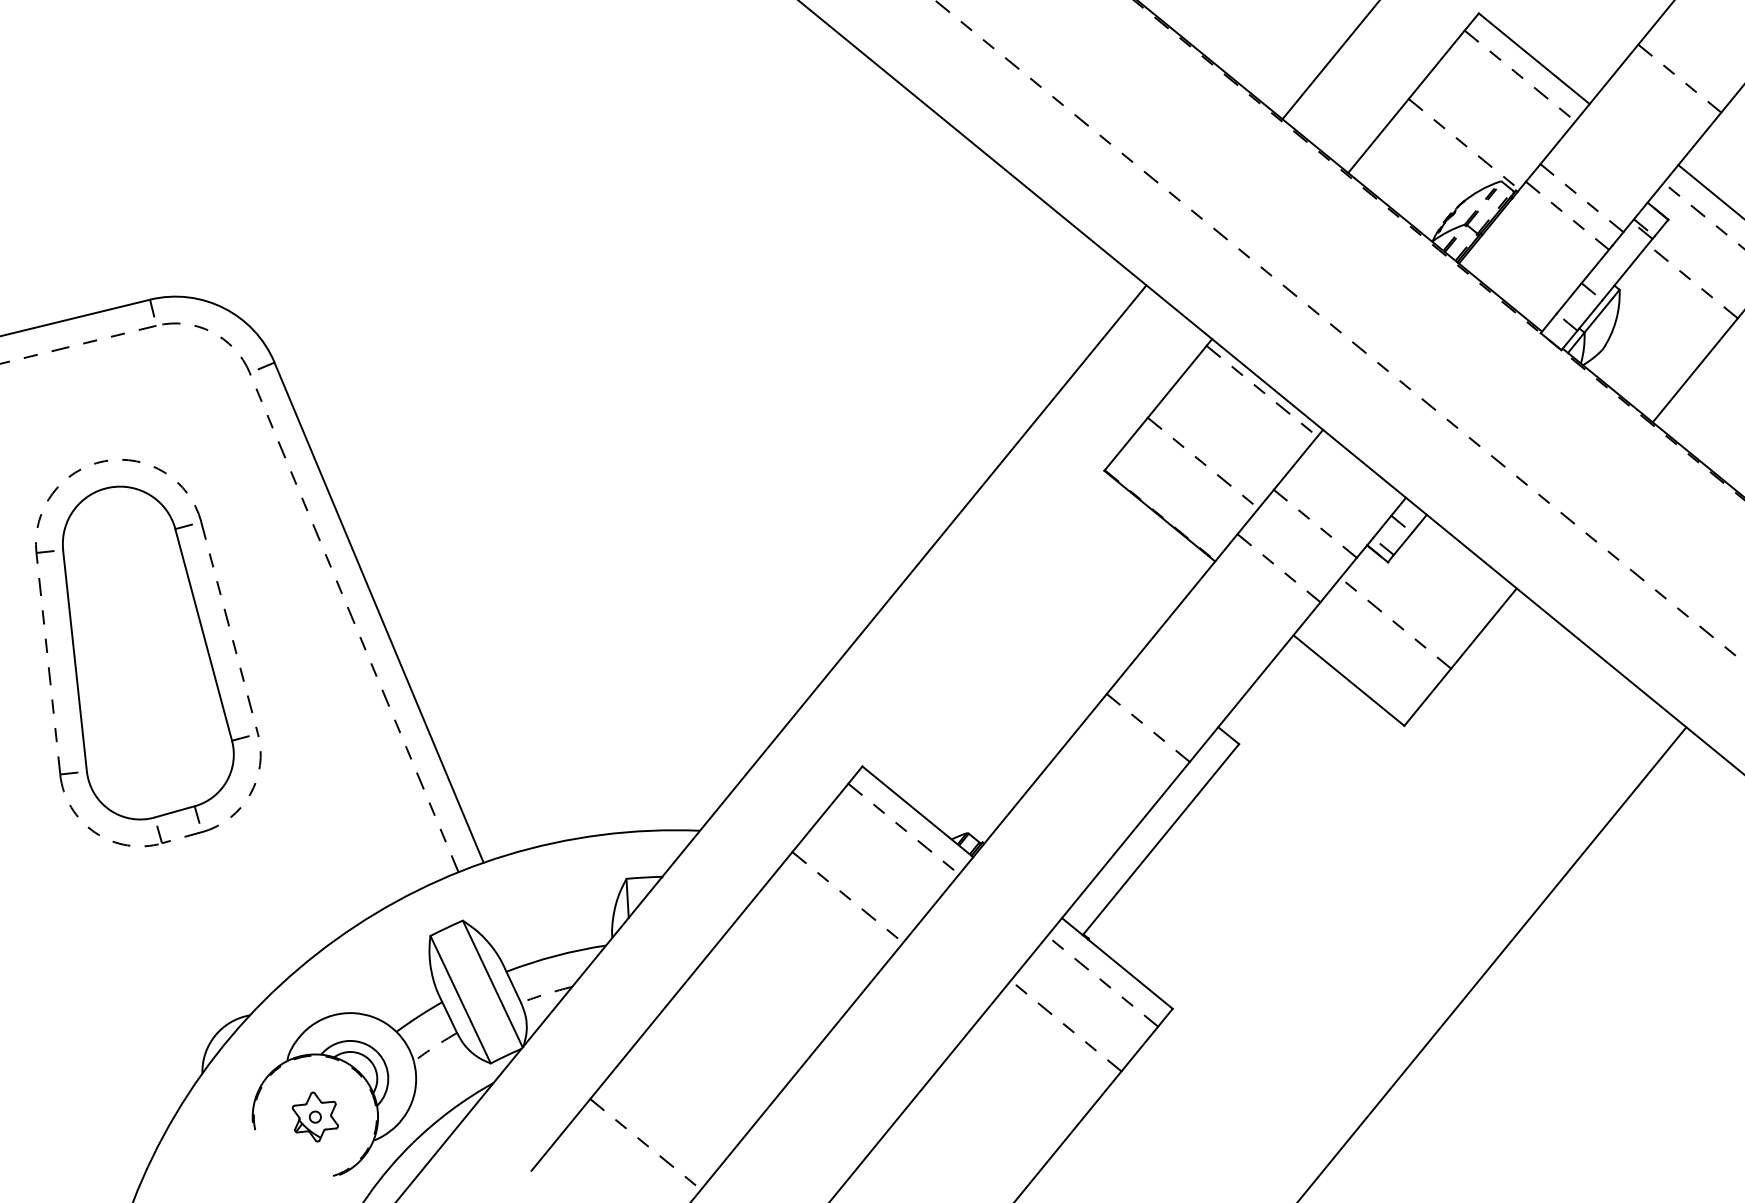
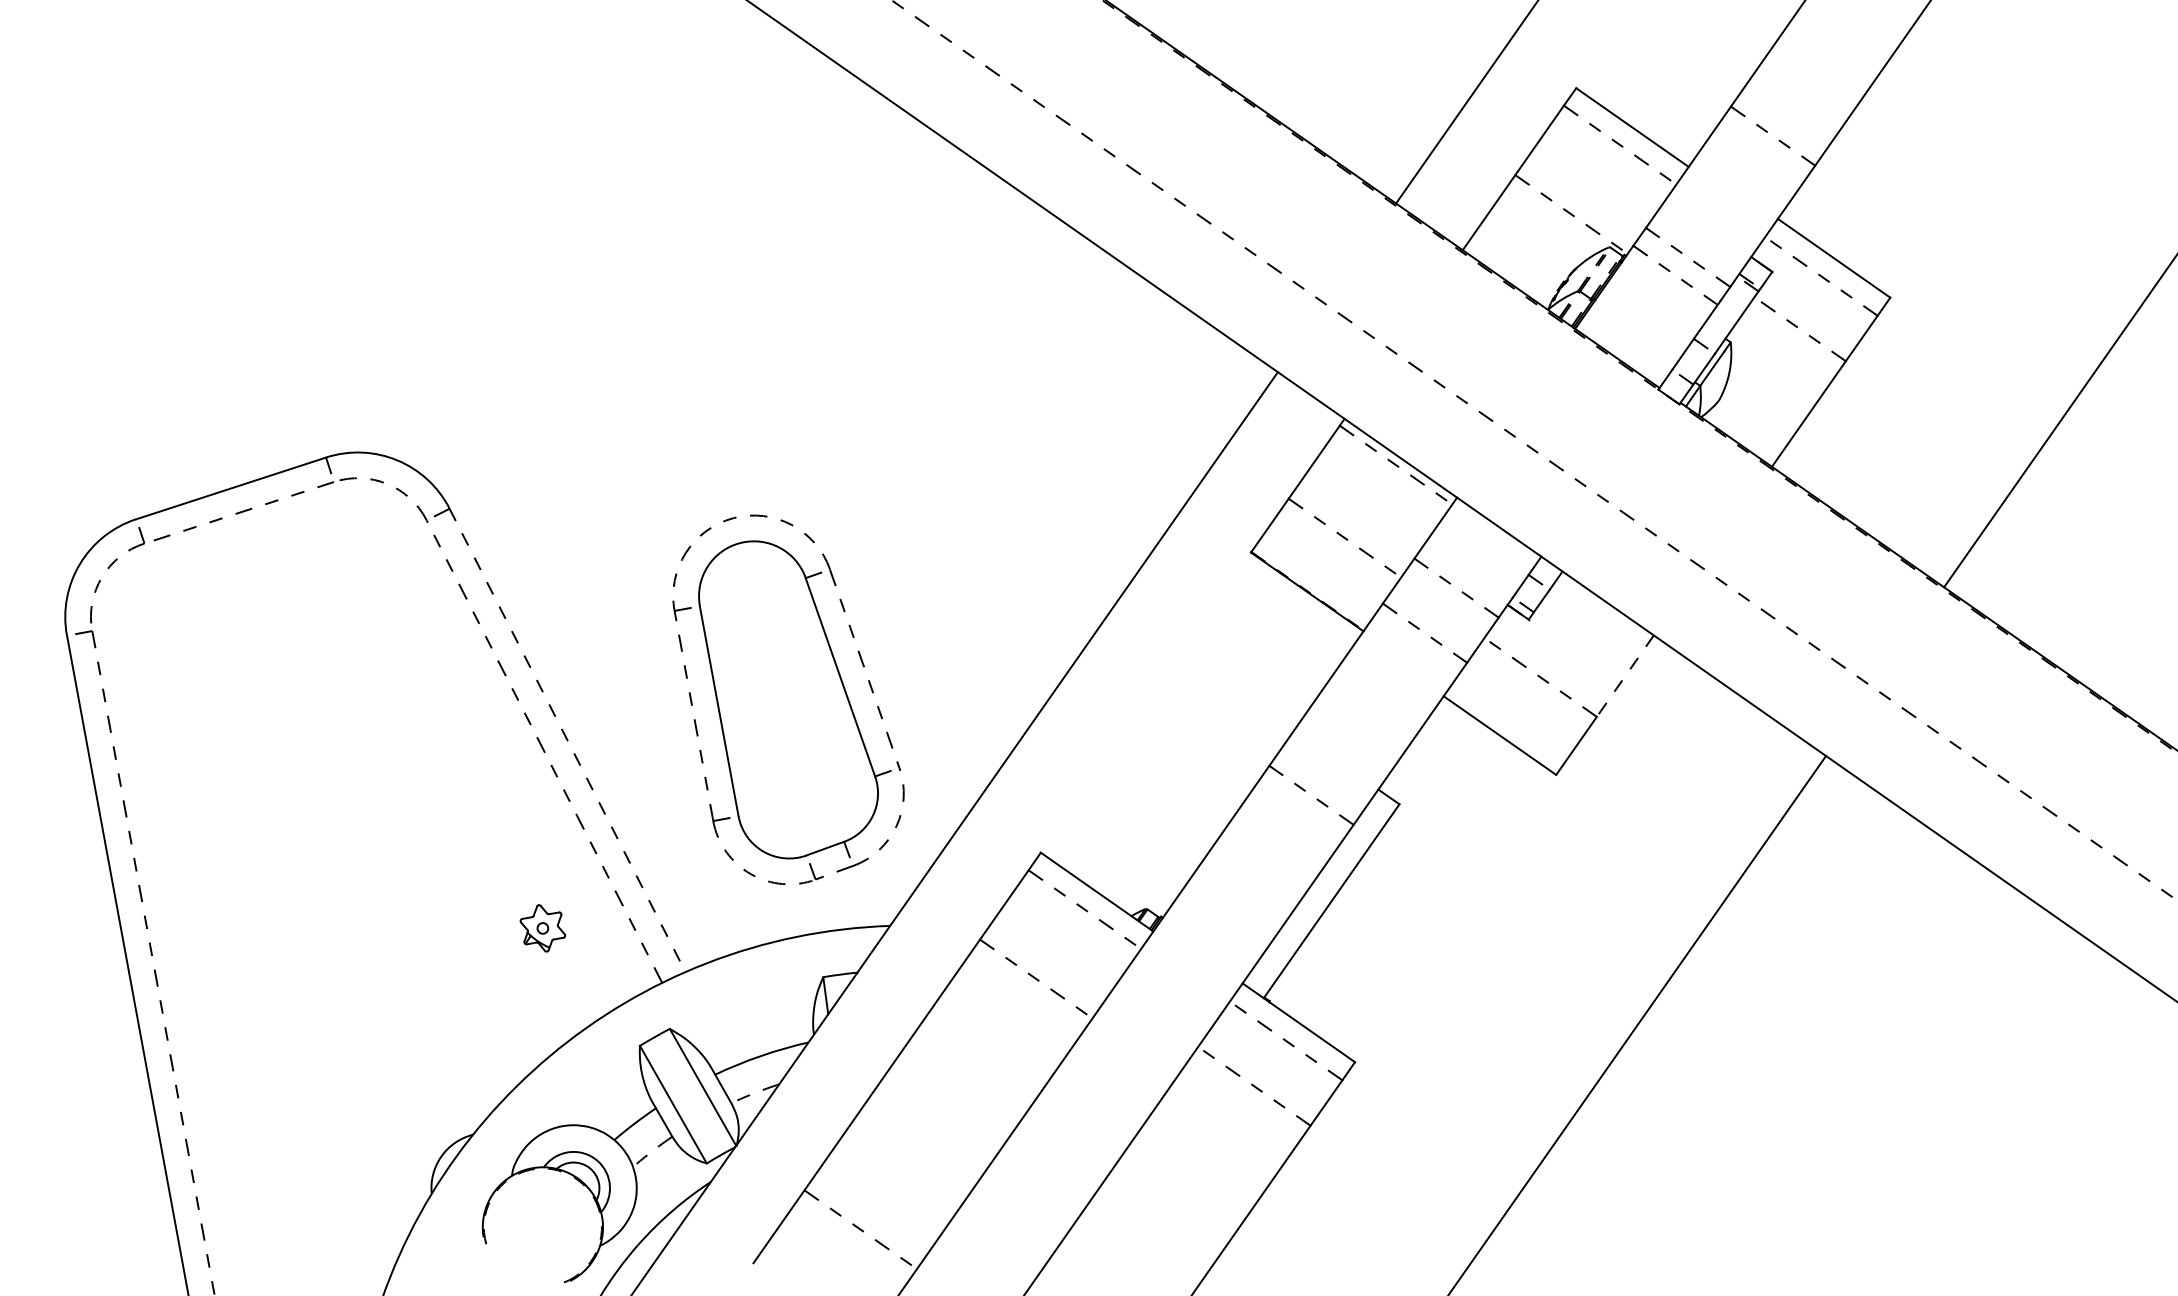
line: (379, 612) -> (567, 740), solid -> dashed
line: (1484, 628) -> (1625, 676), solid -> dashed
part: (147, 653) -> (788, 699), moved
part: (314, 1117) -> (542, 928), moved

